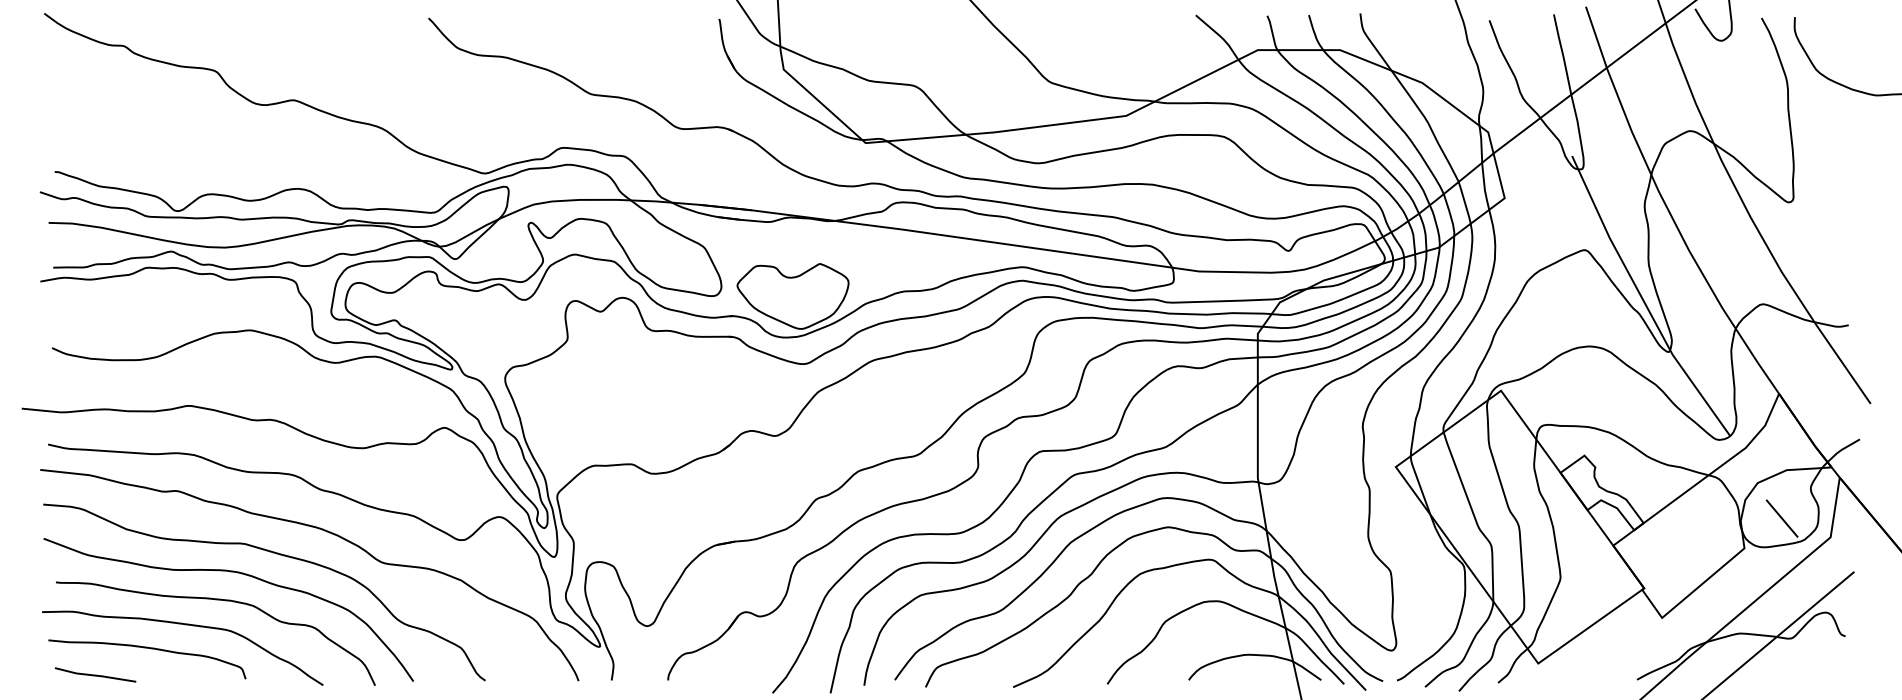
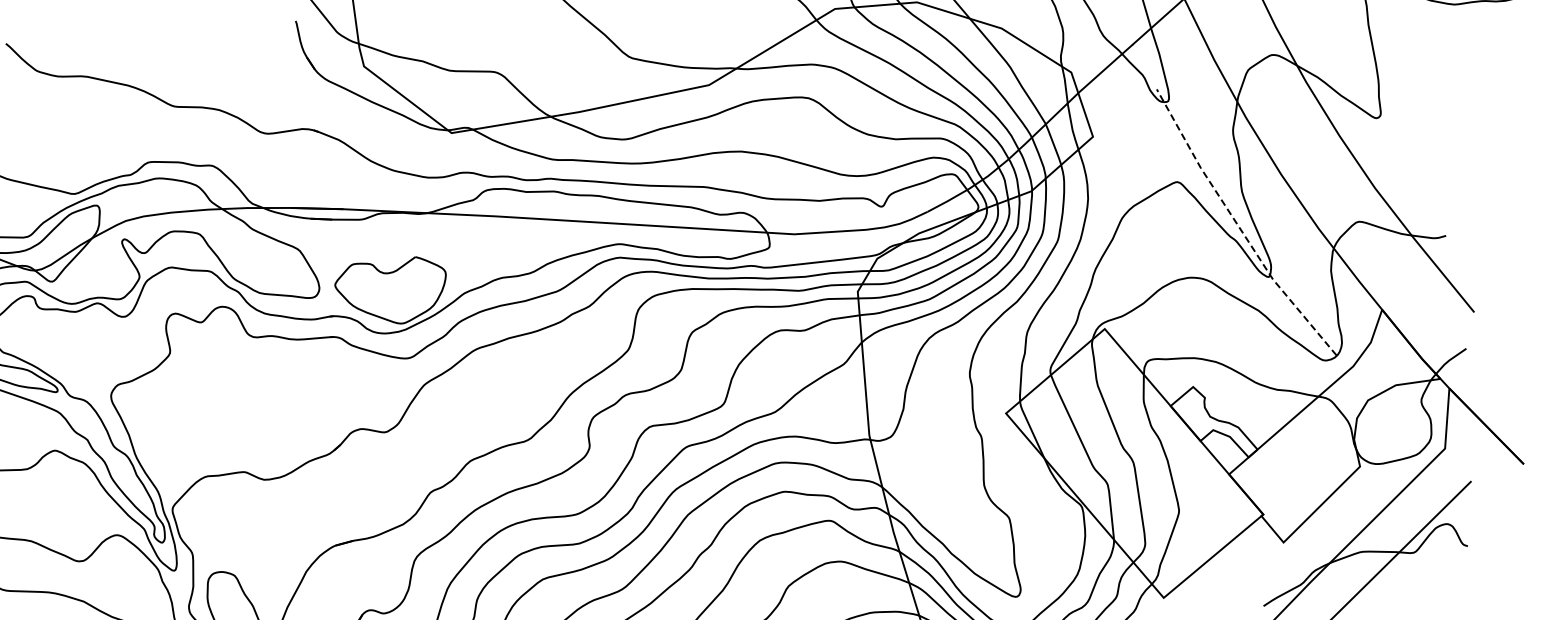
line: (1642, 299) -> (1238, 226), solid -> dashed
line: (1781, 518) -> (1394, 433), removed

